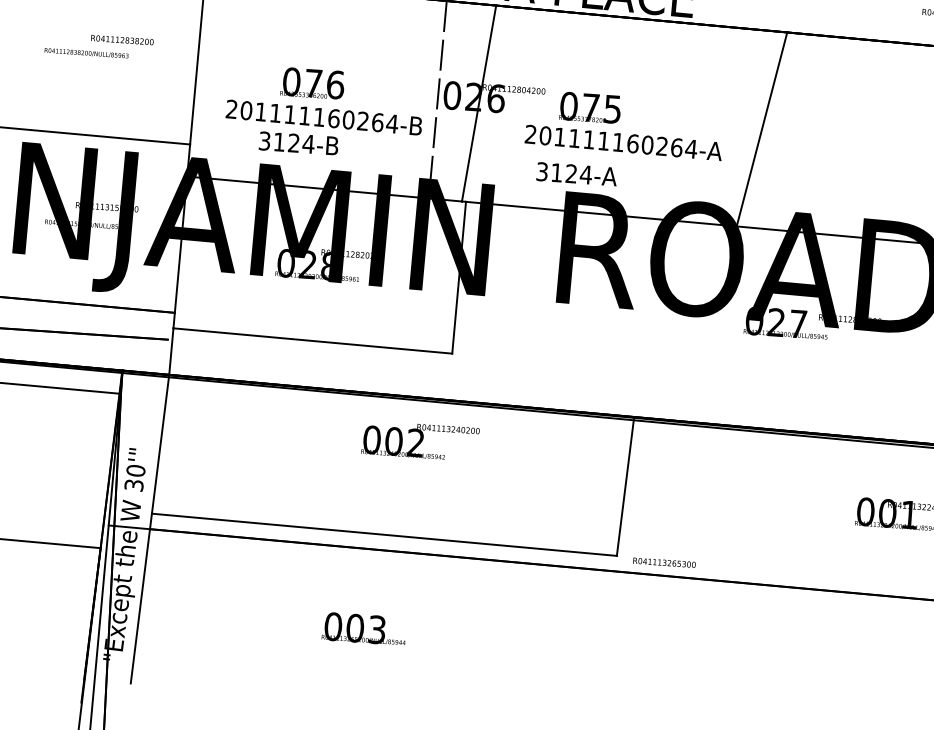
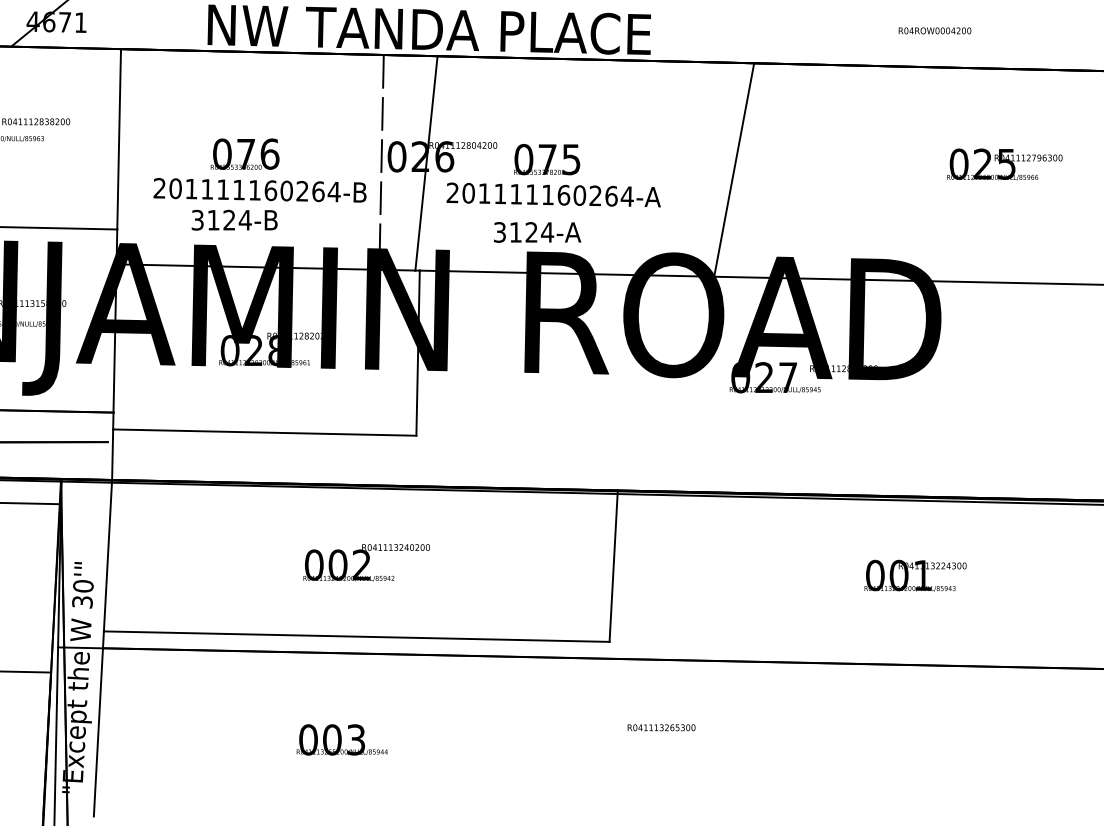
text: (623, 142) -> (553, 194), moved
text: (420, 440) -> (366, 562), moved
text: (664, 562) -> (661, 727), moved

